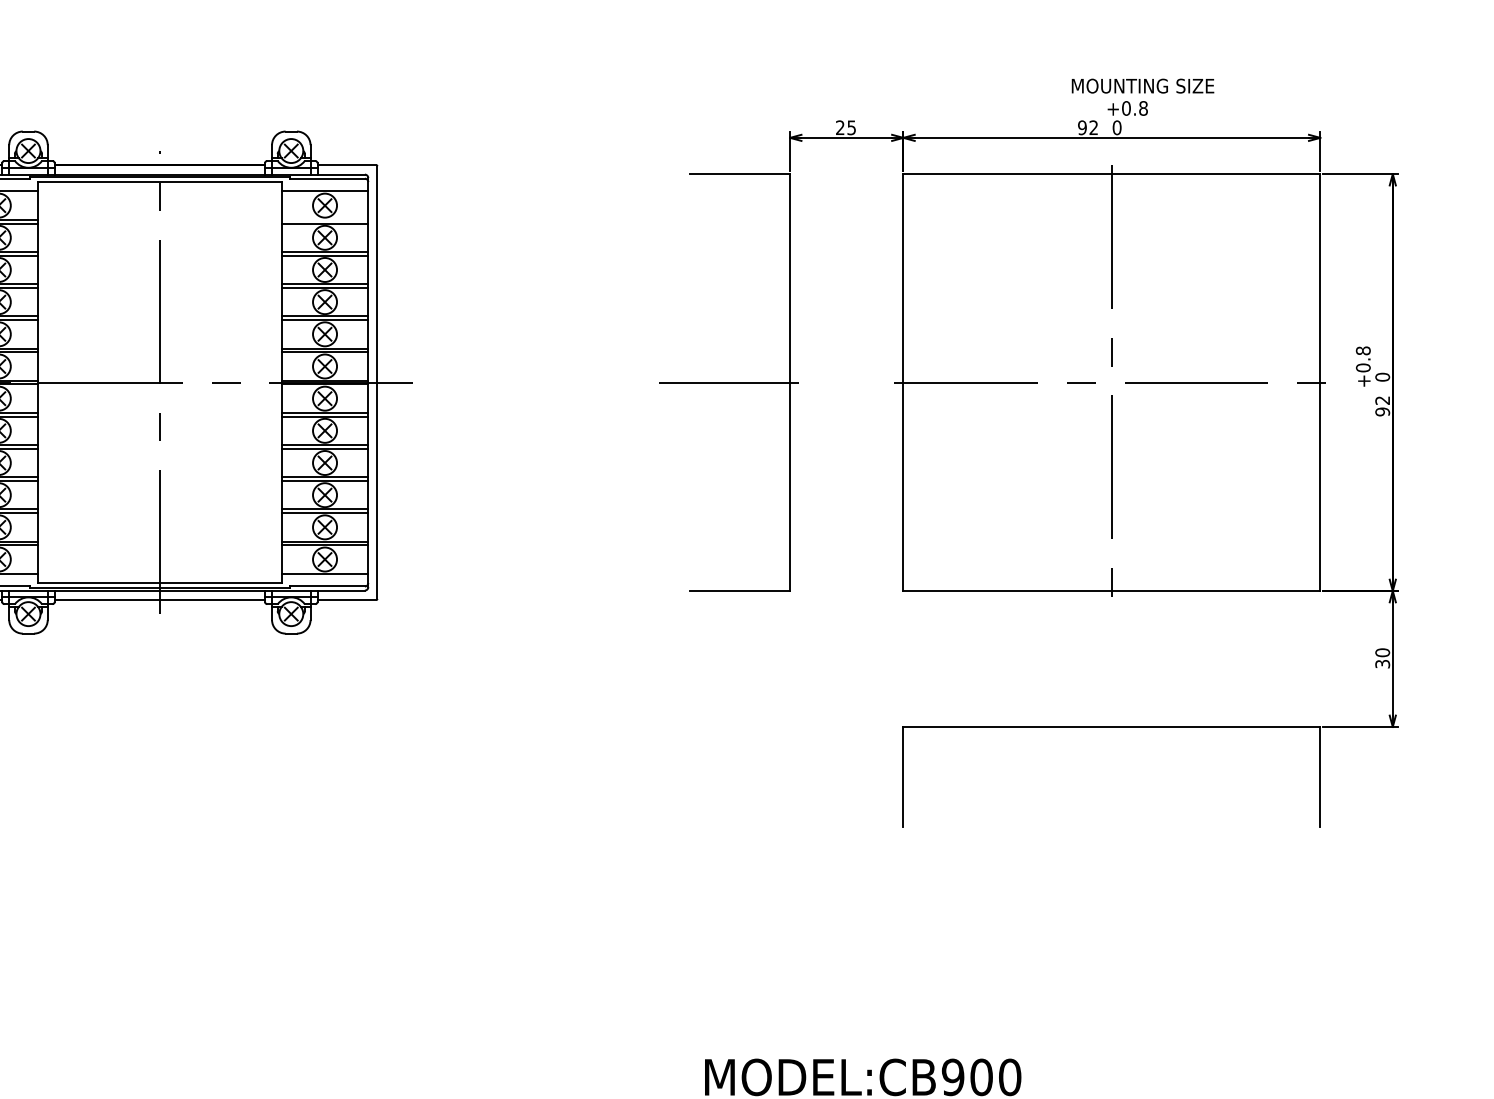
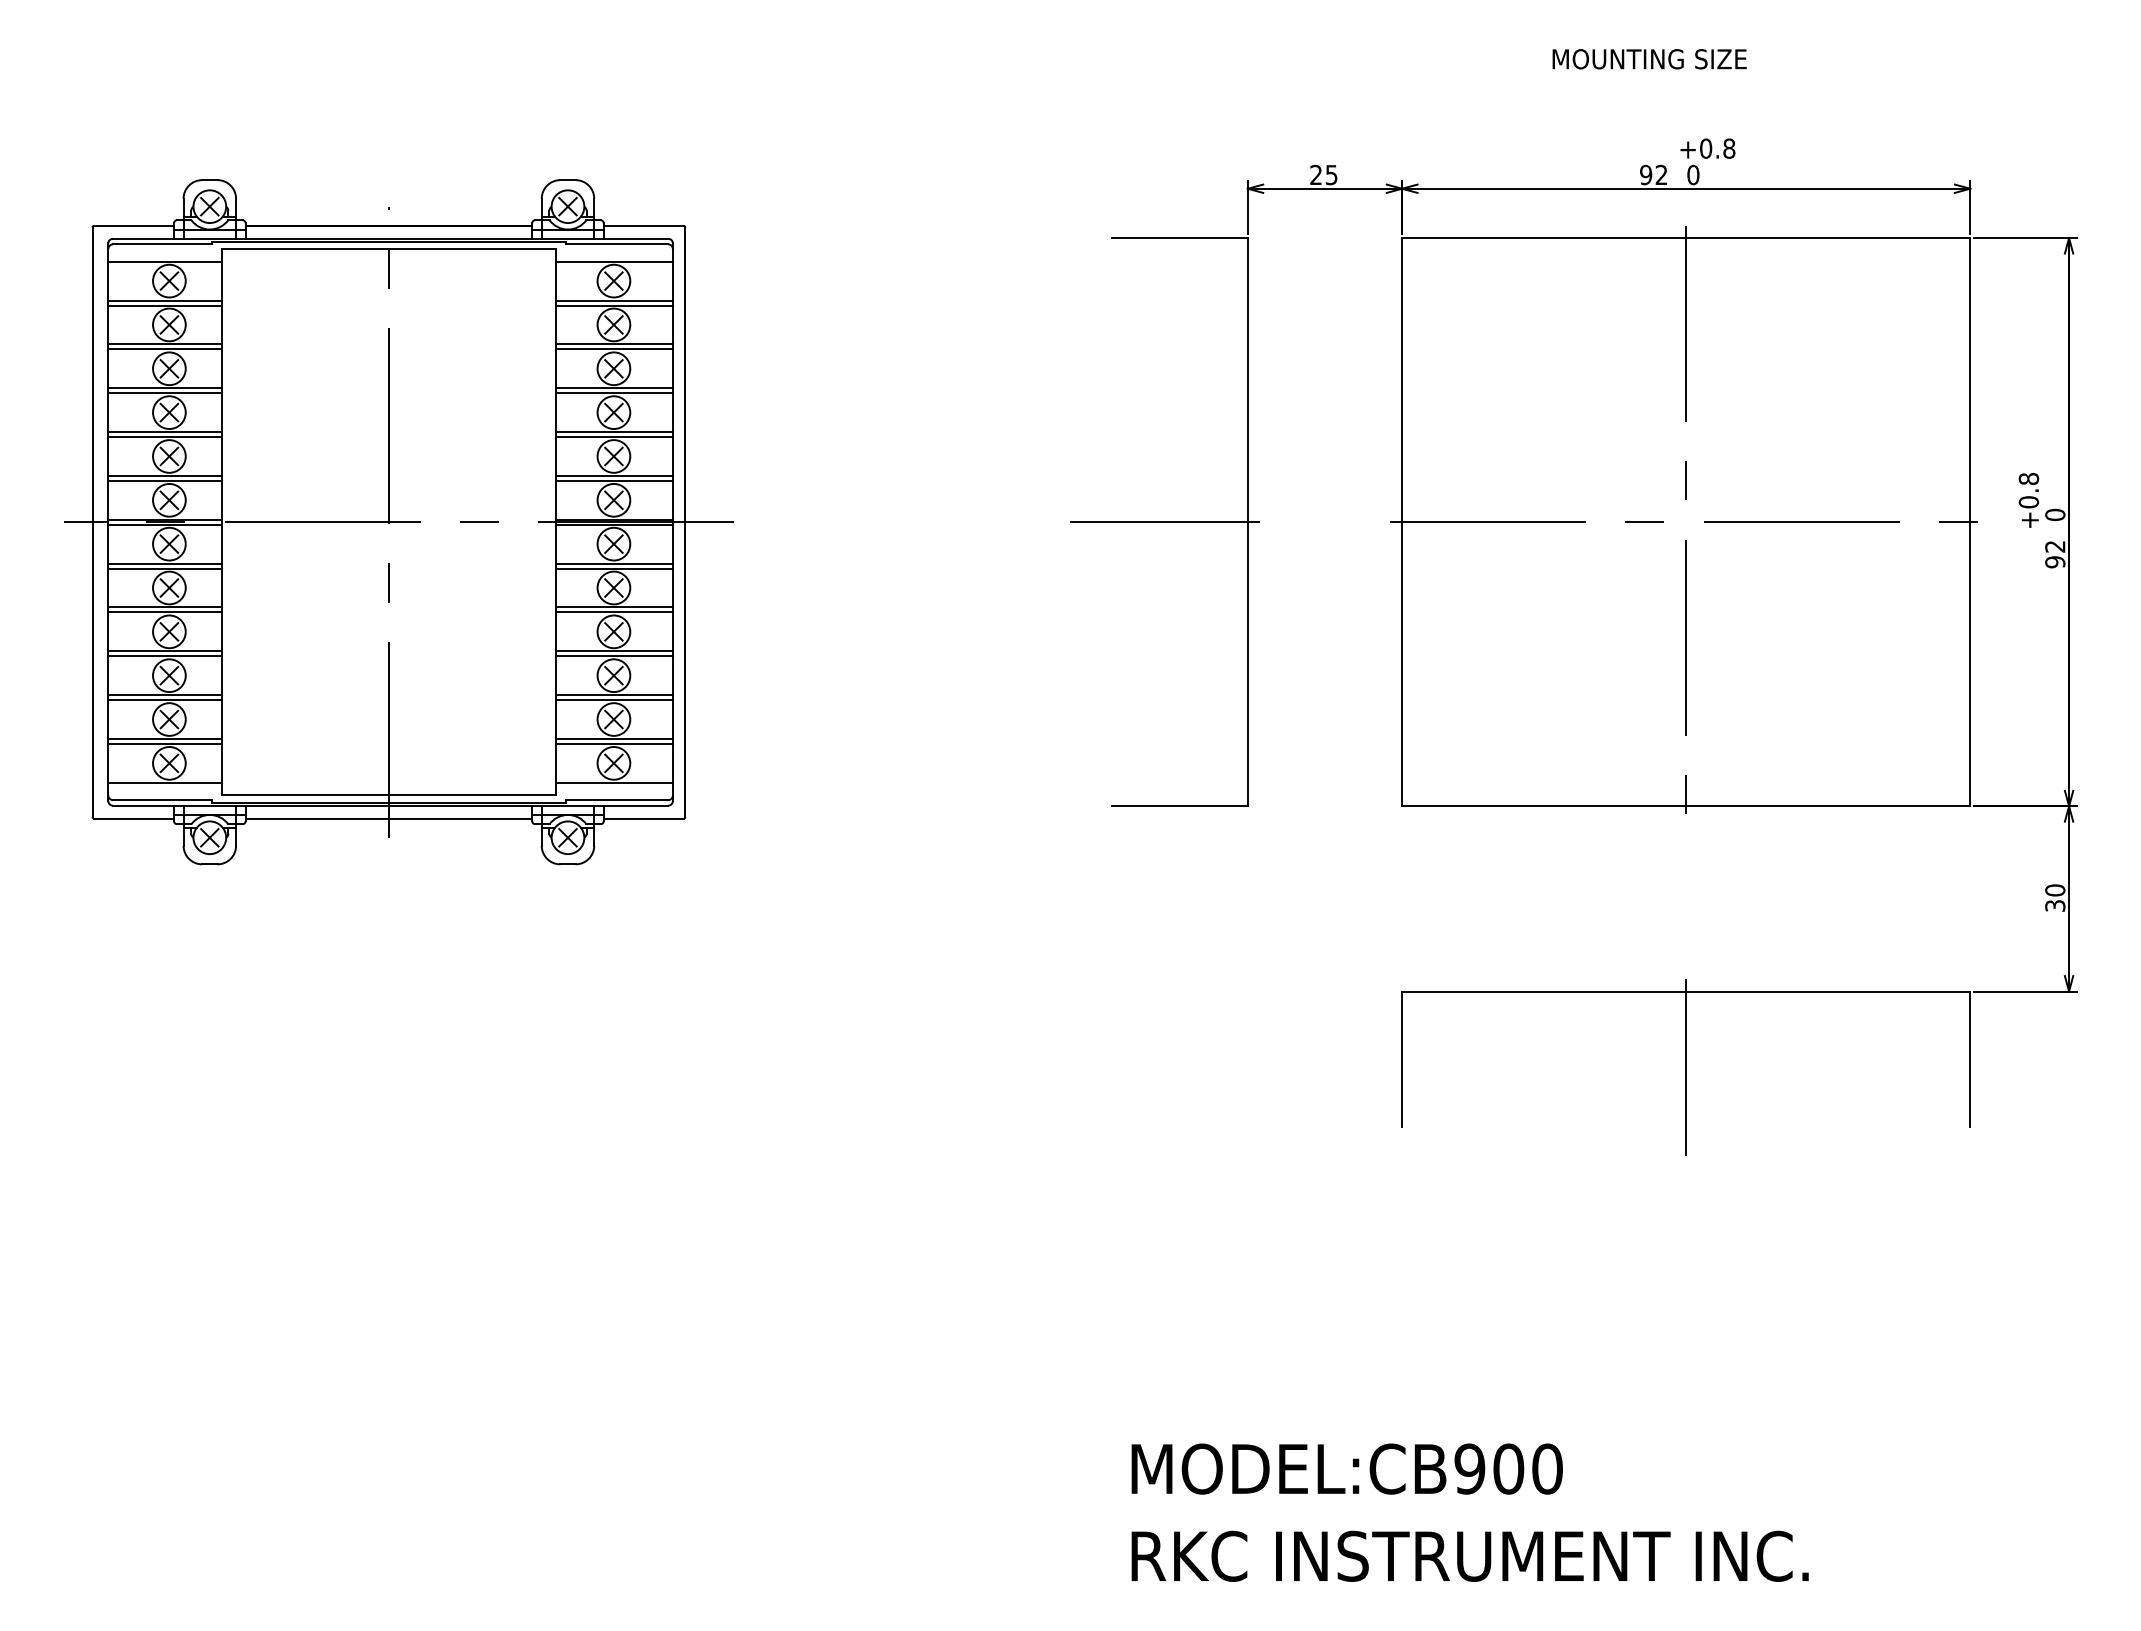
text: (1142, 86) -> (1649, 59), moved
line: (324, 219) -> (613, 300), added
line: (1112, 782) -> (1686, 1067), added

